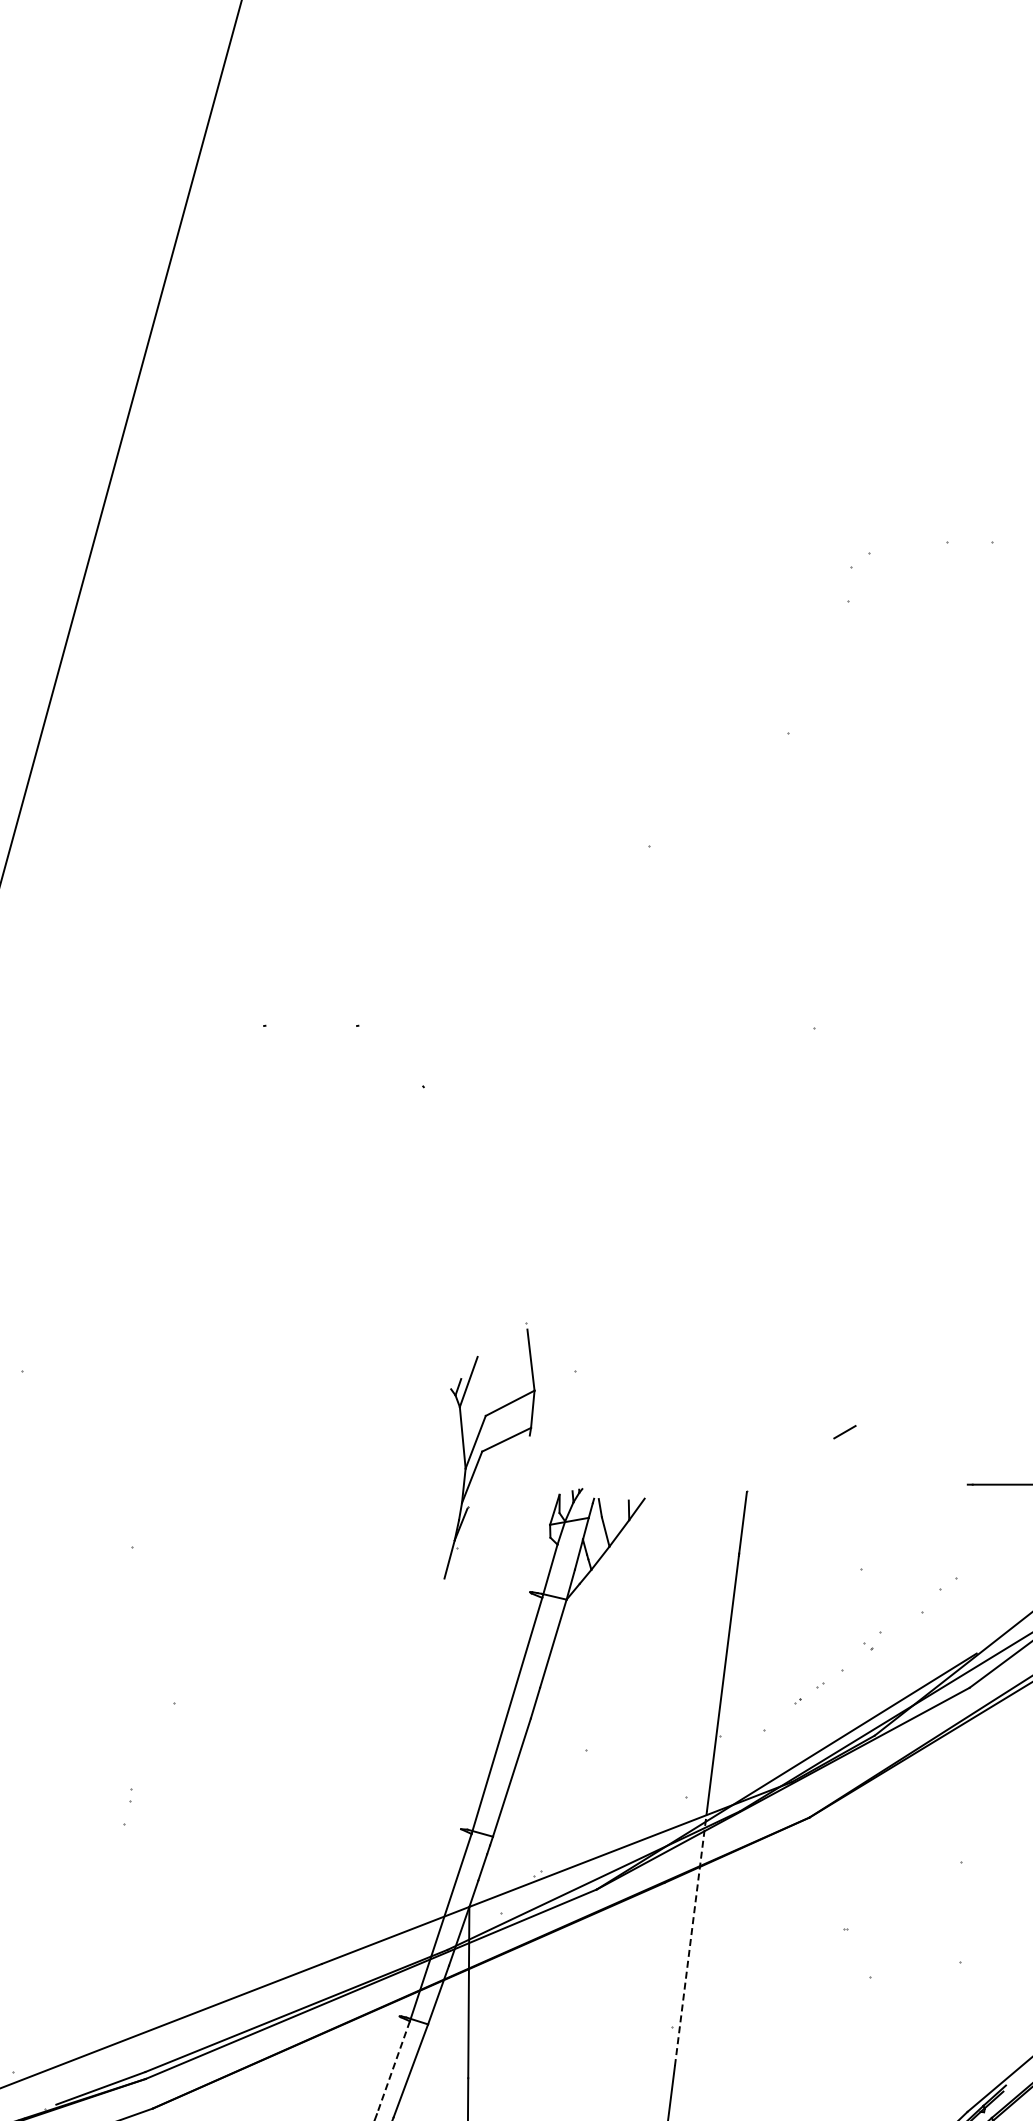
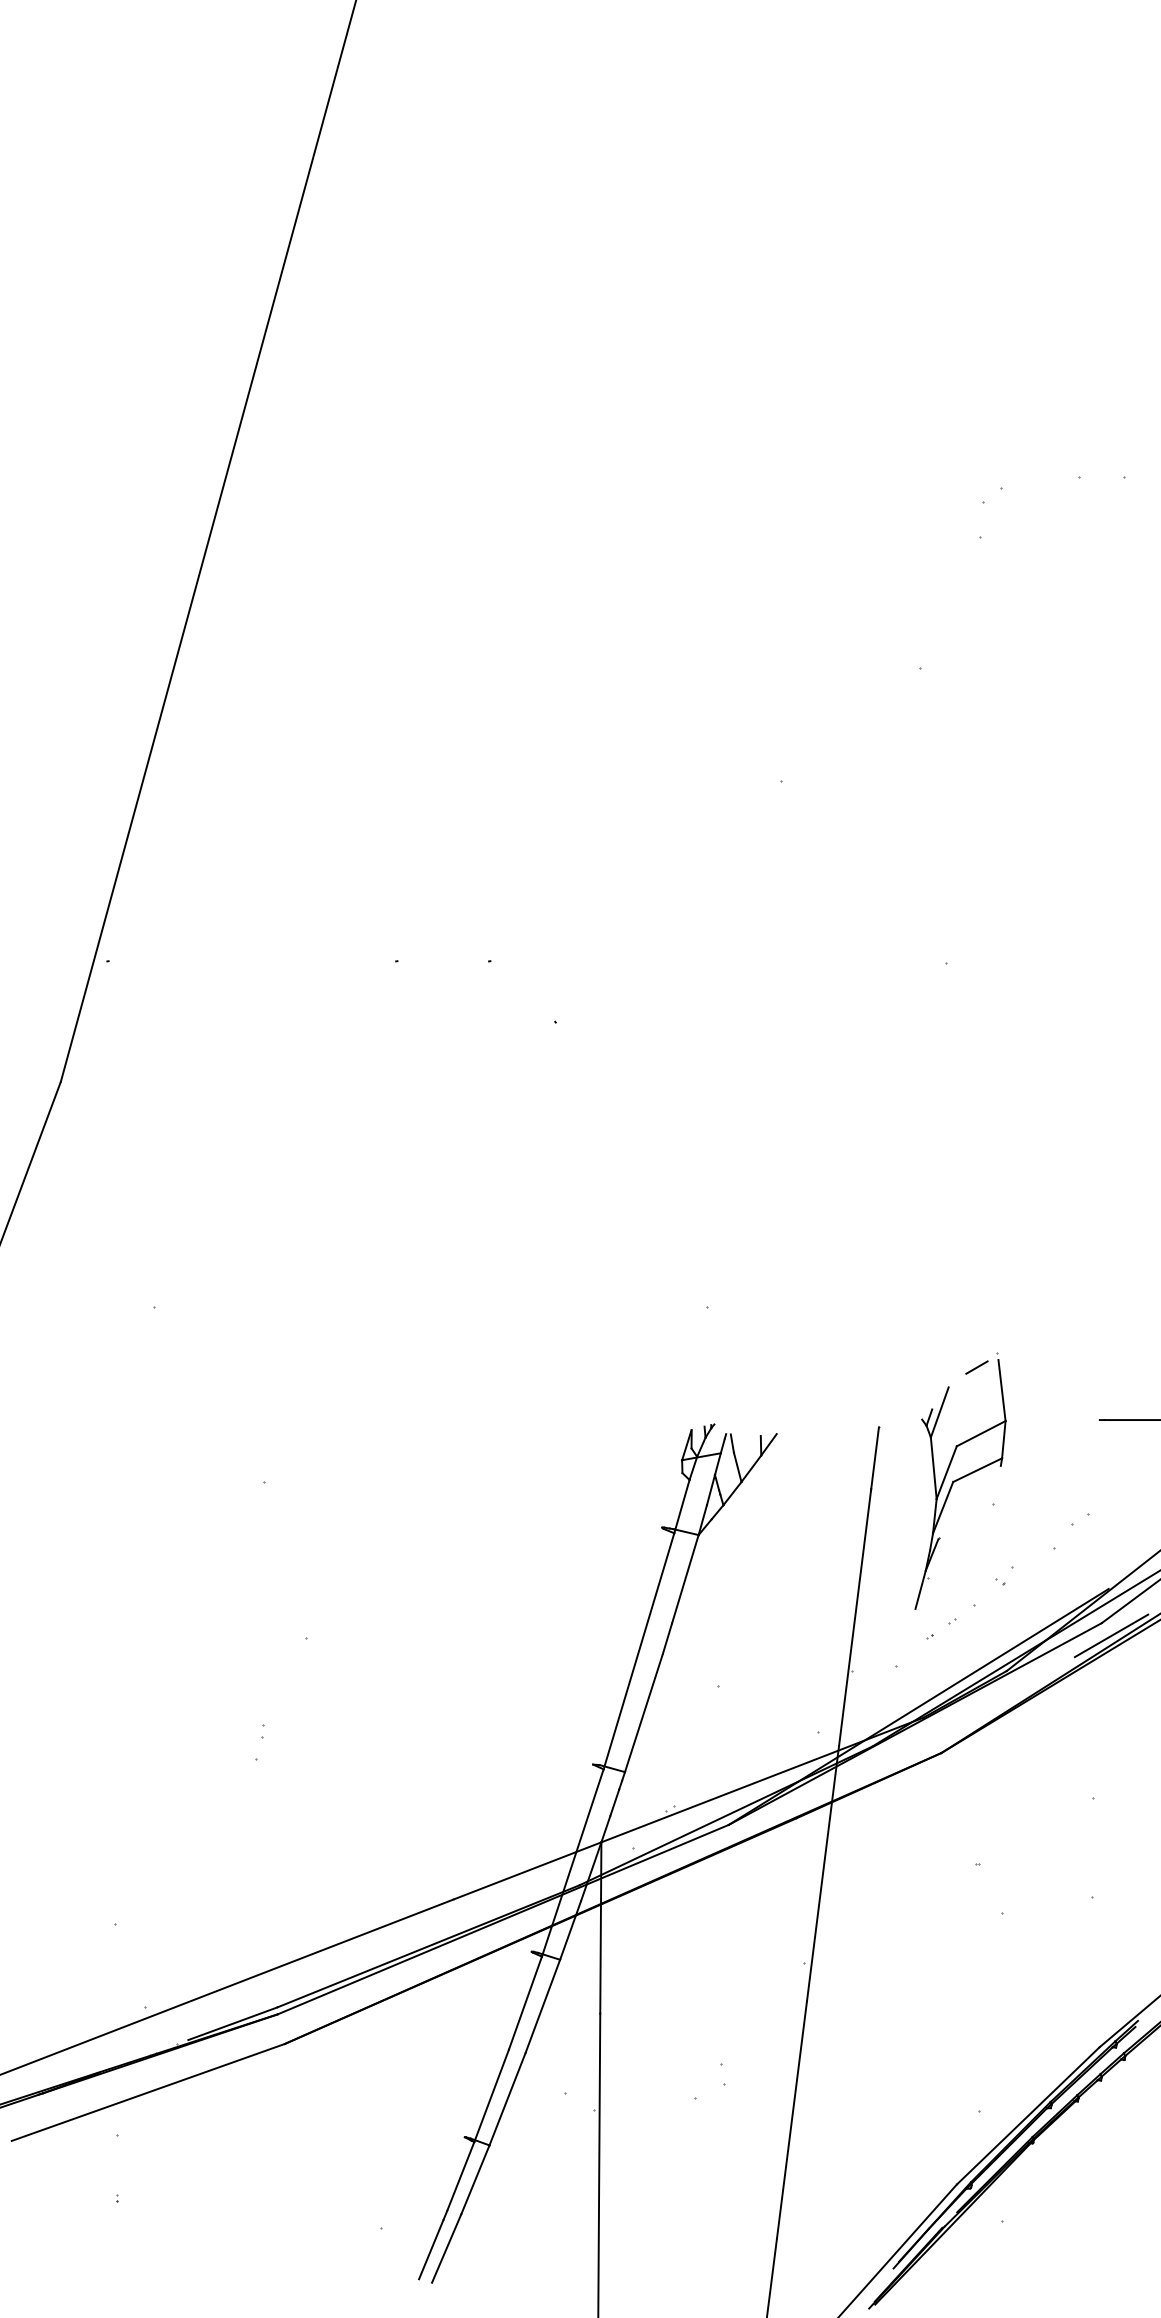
part: (489, 1450) -> (960, 1480), moved
line: (979, 1700) -> (1111, 1635), added
line: (690, 1938) -> (822, 1873), dashed -> solid
line: (393, 2068) -> (525, 2003), dashed -> solid

